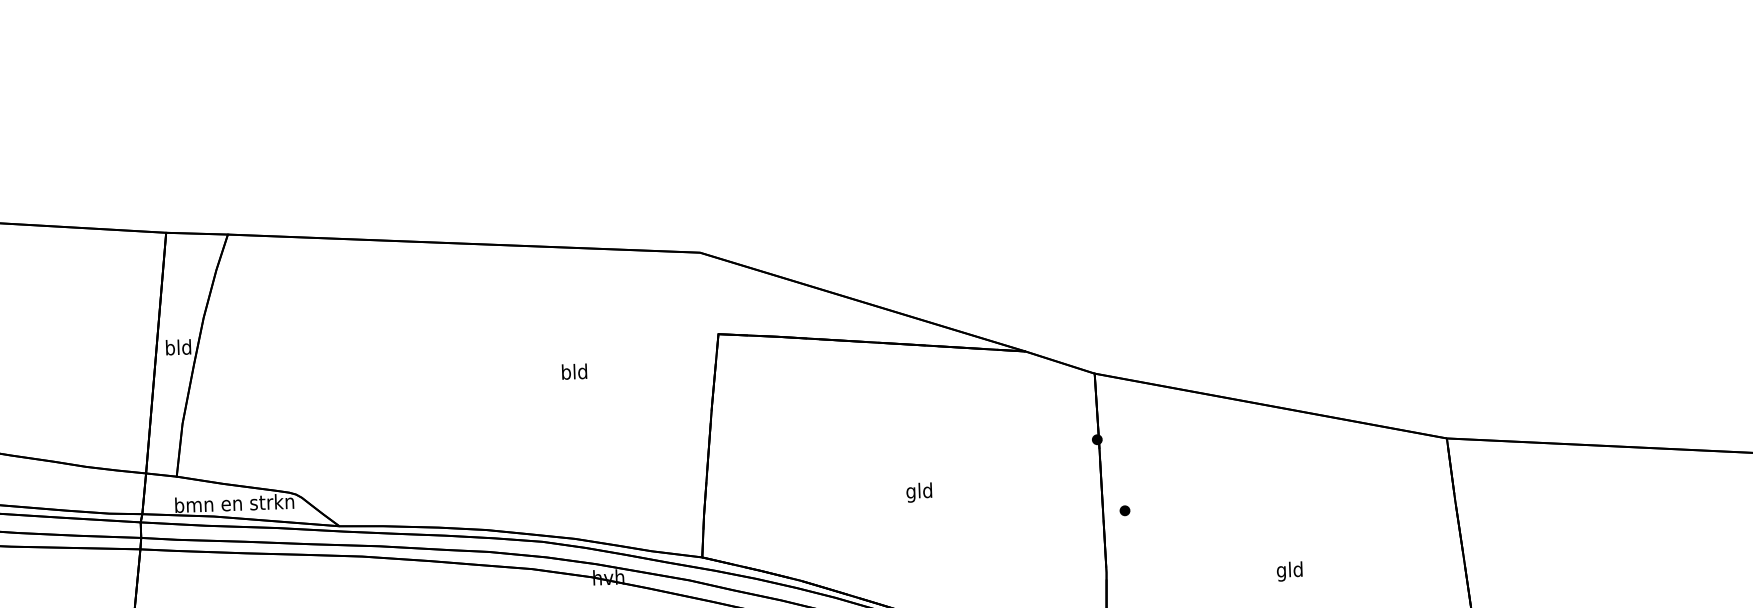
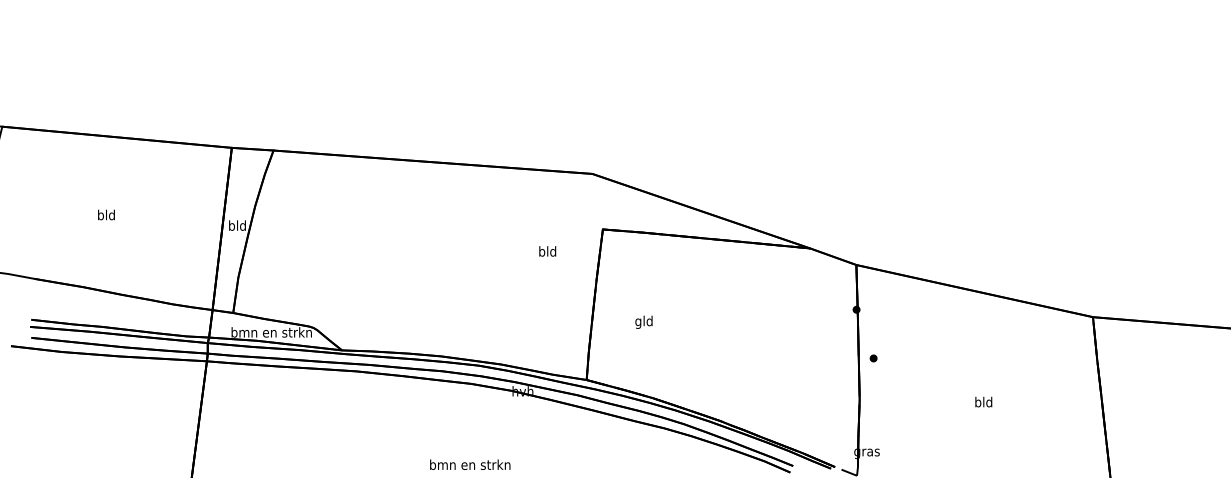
text: (574, 371) -> (547, 251), moved
text: (918, 491) -> (643, 321), moved
text: (1282, 571) -> (978, 403), gld -> bld

